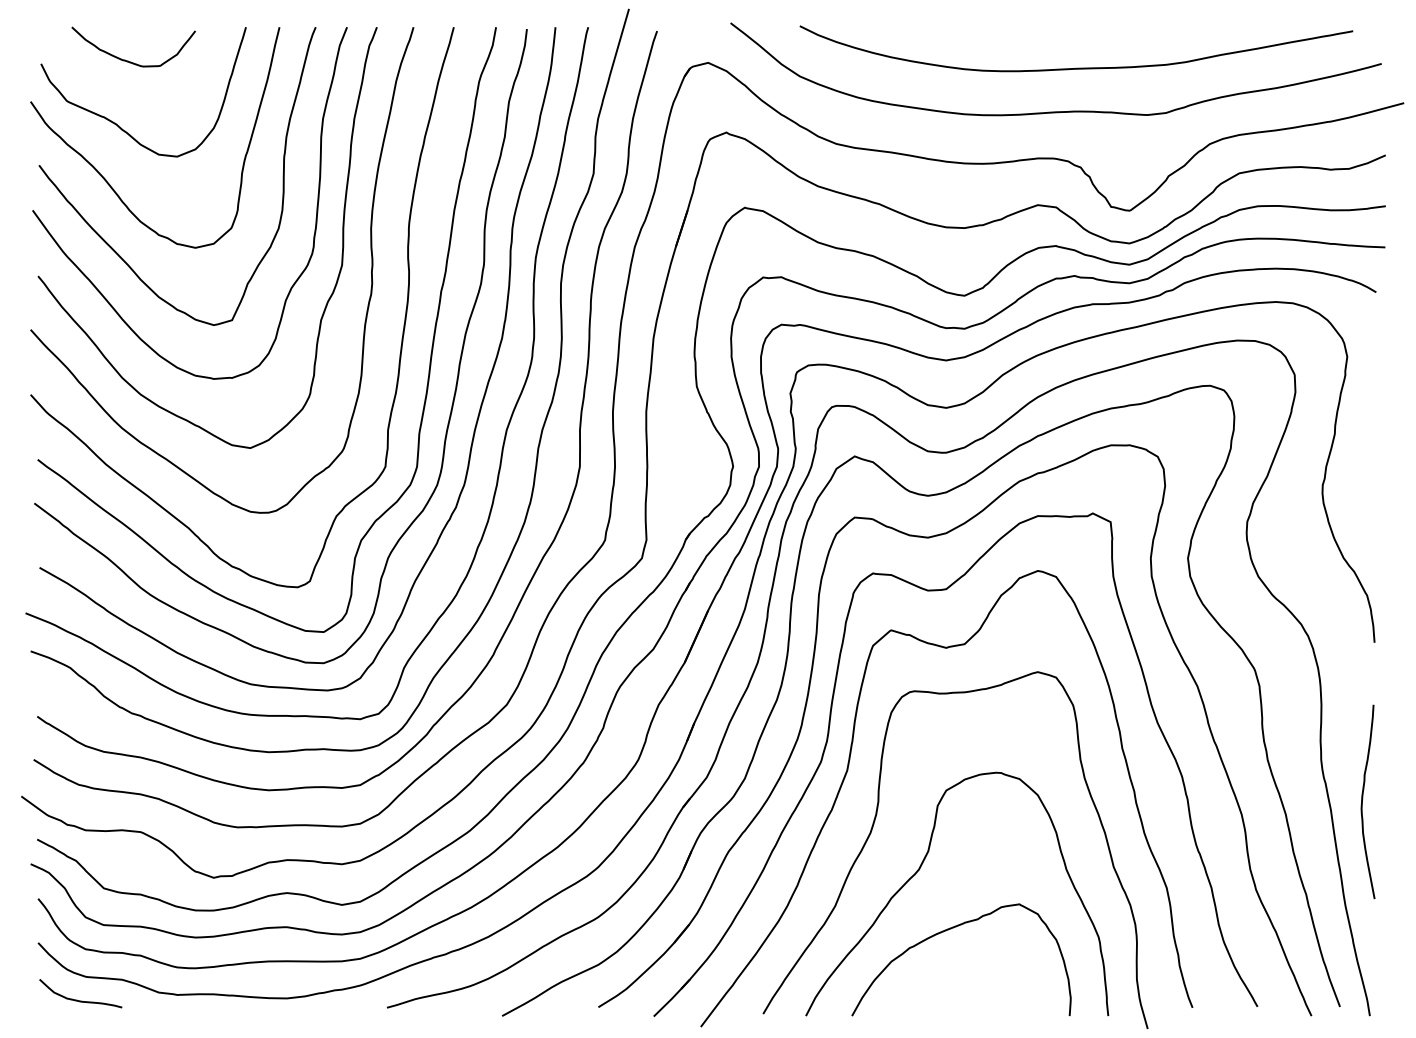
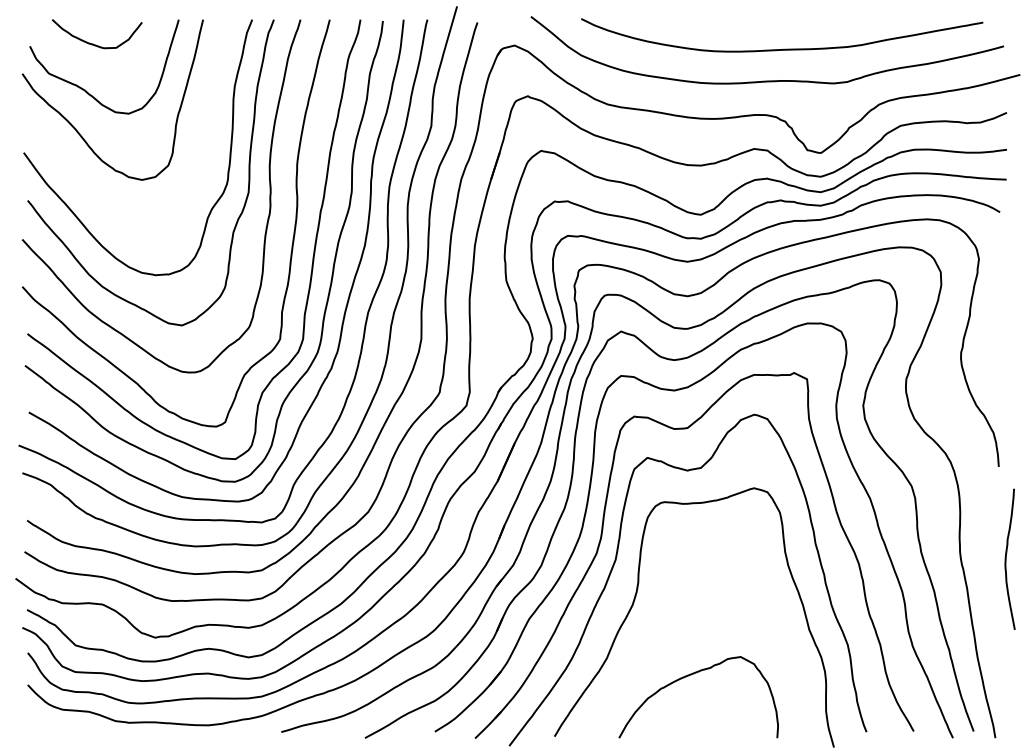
curve: (109, 244) -> (79, 177), removed
curve: (1363, 798) -> (1006, 556), moved
curve: (920, 869) -> (668, 631), removed
curve: (77, 999) -> (56, 726), removed

